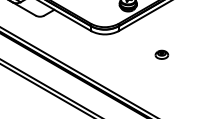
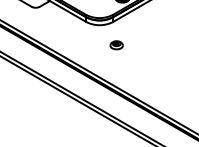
part: (161, 55) -> (116, 45), moved

